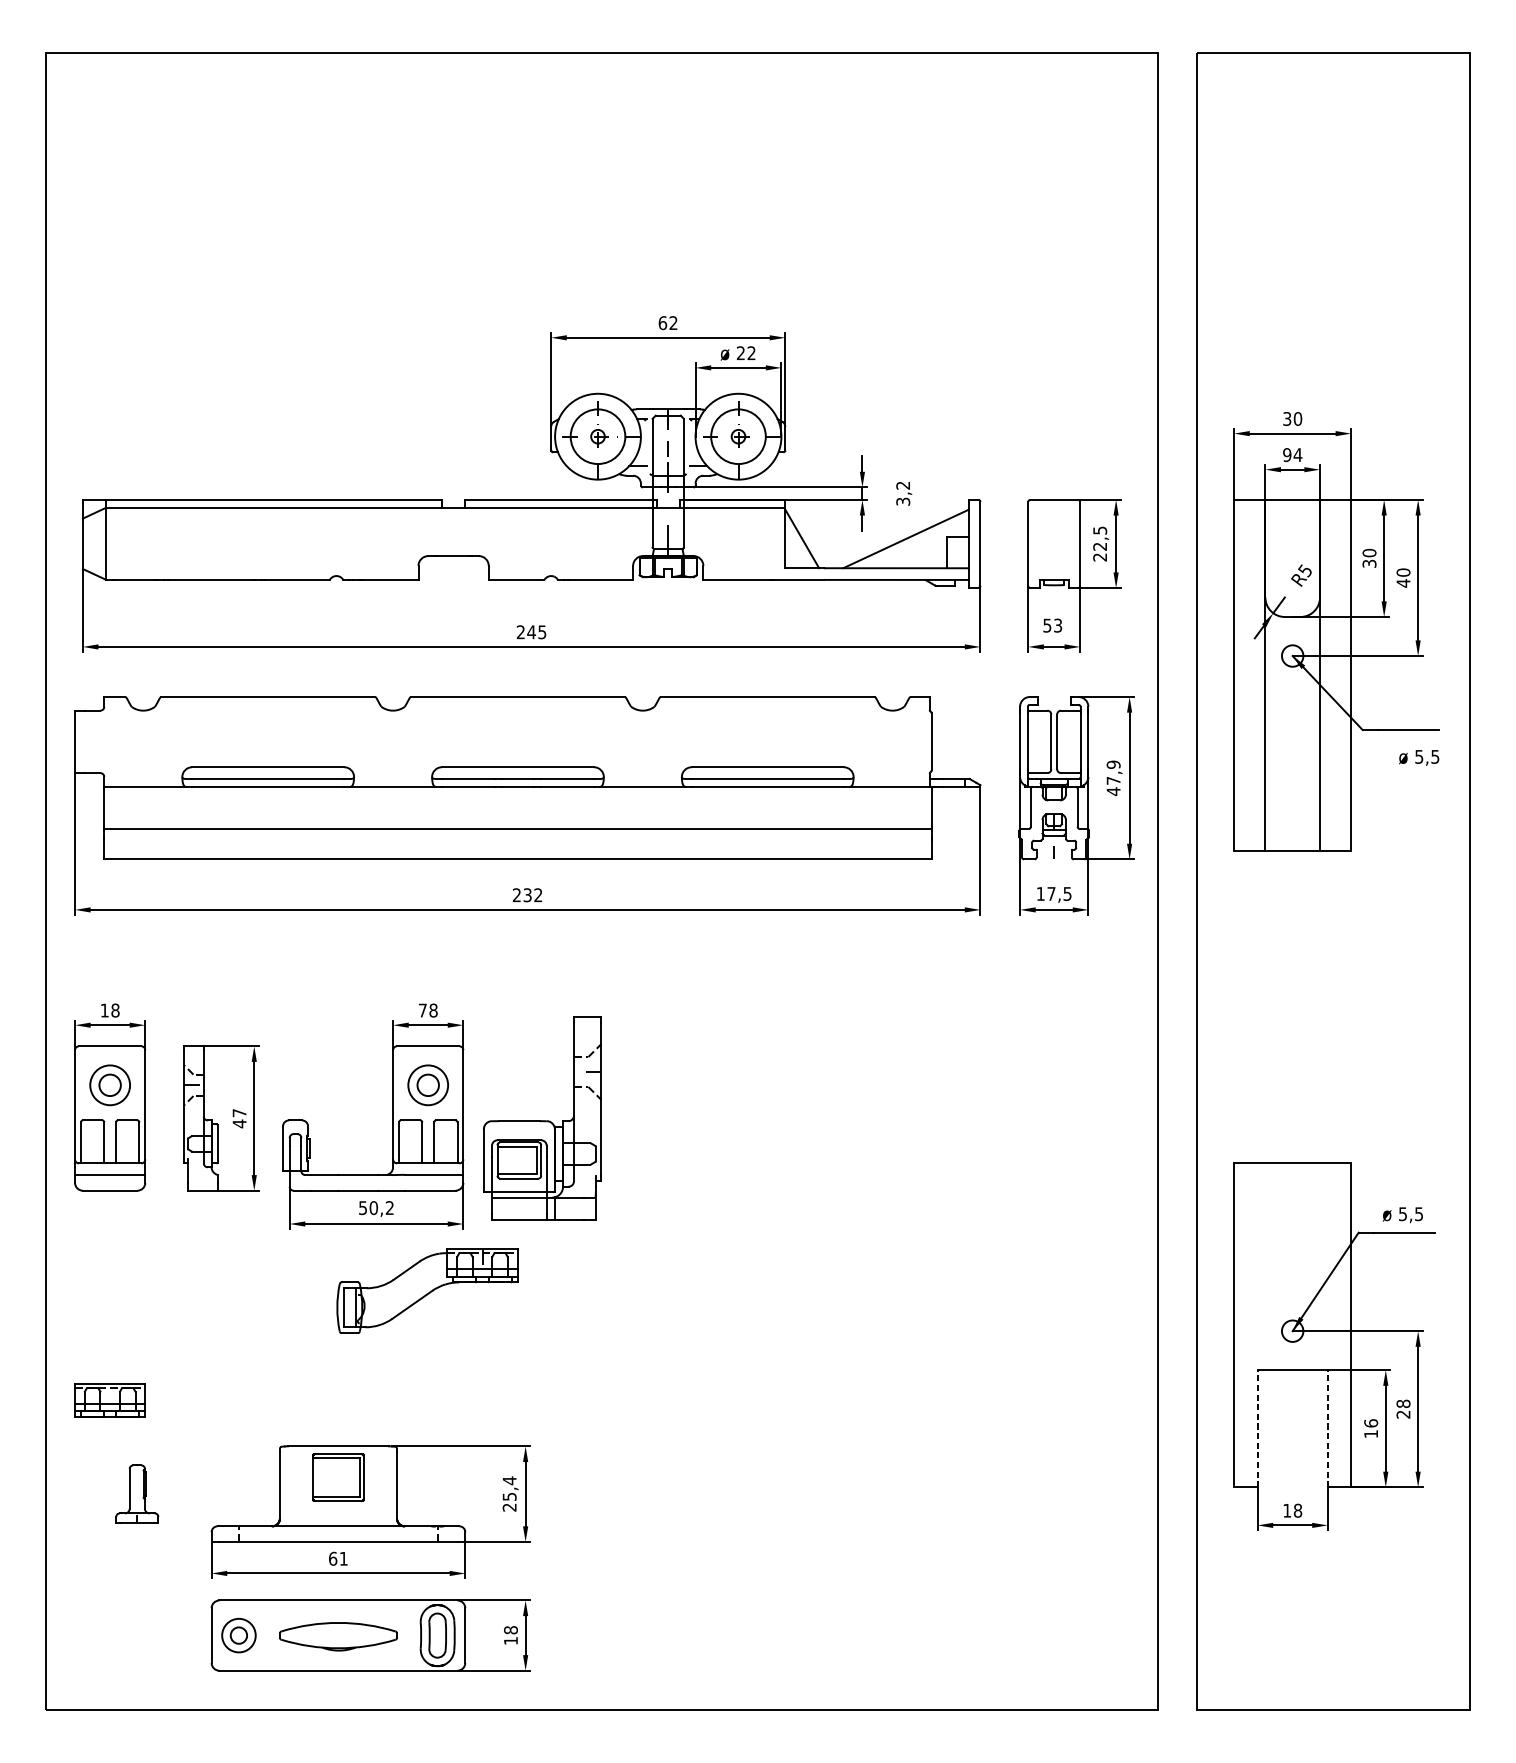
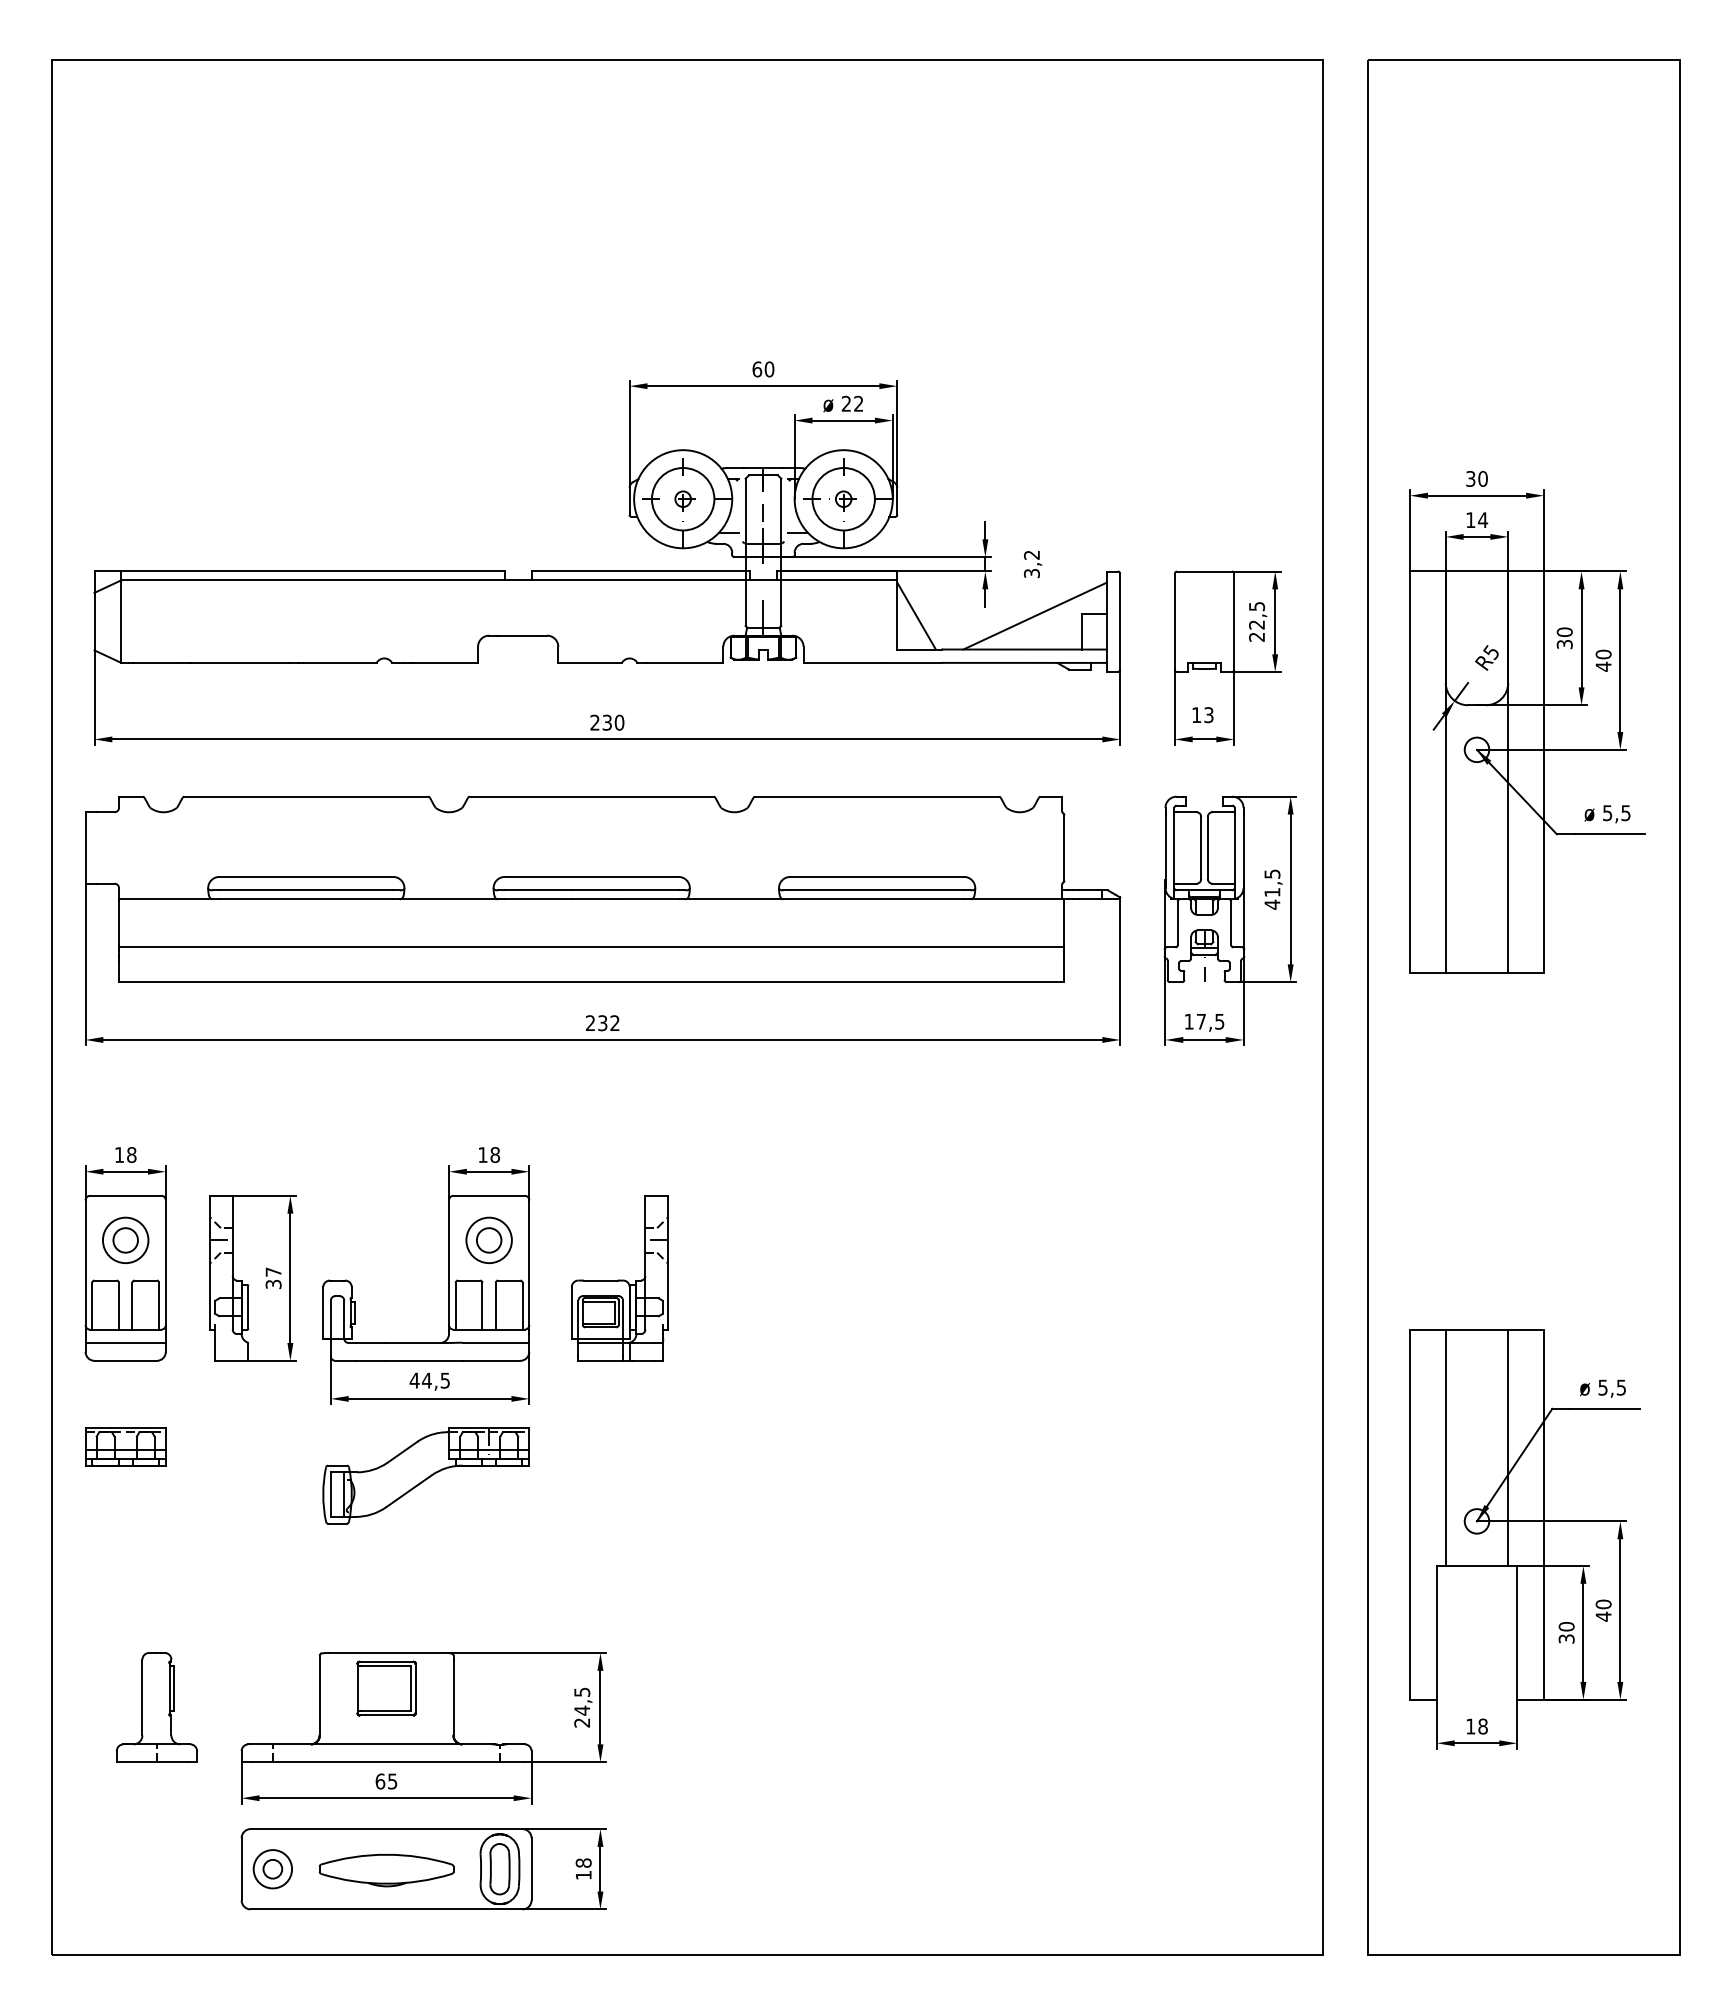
text: (673, 323) -> (769, 369), 62 -> 60
text: (1286, 455) -> (1470, 520), 94 -> 14
text: (1047, 625) -> (1196, 715), 53 -> 13
text: (537, 632) -> (613, 722), 245 -> 230
text: (1419, 758) -> (1607, 814), moved
text: (1113, 772) -> (1272, 882), 47,9 -> 41,5
text: (422, 1010) -> (482, 1154), 78 -> 18
part: (542, 1118) -> (619, 1278), size x0.71
text: (239, 1123) -> (273, 1284), 47 -> 37
text: (376, 1207) -> (429, 1380), 50,2 -> 44,5
line: (1265, 1266) -> (1445, 1447), added
line: (1320, 1266) -> (1508, 1447), added
part: (426, 1291) -> (425, 1475), moved
part: (109, 1400) -> (125, 1446), moved
text: (1403, 1409) -> (1603, 1610), 28 -> 40
line: (1257, 1428) -> (1436, 1632), dashed -> solid
line: (1328, 1428) -> (1517, 1632), dashed -> solid
text: (1371, 1428) -> (1566, 1632), 16 -> 30
text: (509, 1488) -> (582, 1701), 25,4 -> 24,5
part: (137, 1494) -> (156, 1707), size x1.67
text: (343, 1558) -> (392, 1781), 61 -> 65

